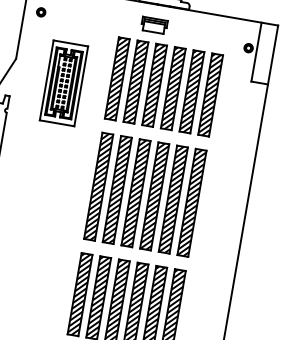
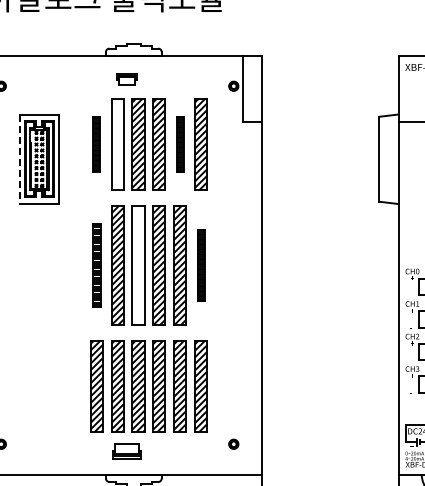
part: (153, 25) -> (126, 79), size x0.7
part: (117, 78) -> (96, 144), size x0.6
line: (47, 80) -> (20, 159), solid -> dashed
hatch: (136, 81) -> (117, 143), removed
part: (191, 91) -> (179, 144), size x0.6
part: (98, 186) -> (96, 265), size x0.7
hatch: (136, 192) -> (138, 264), removed
part: (191, 202) -> (200, 265), size x0.6

